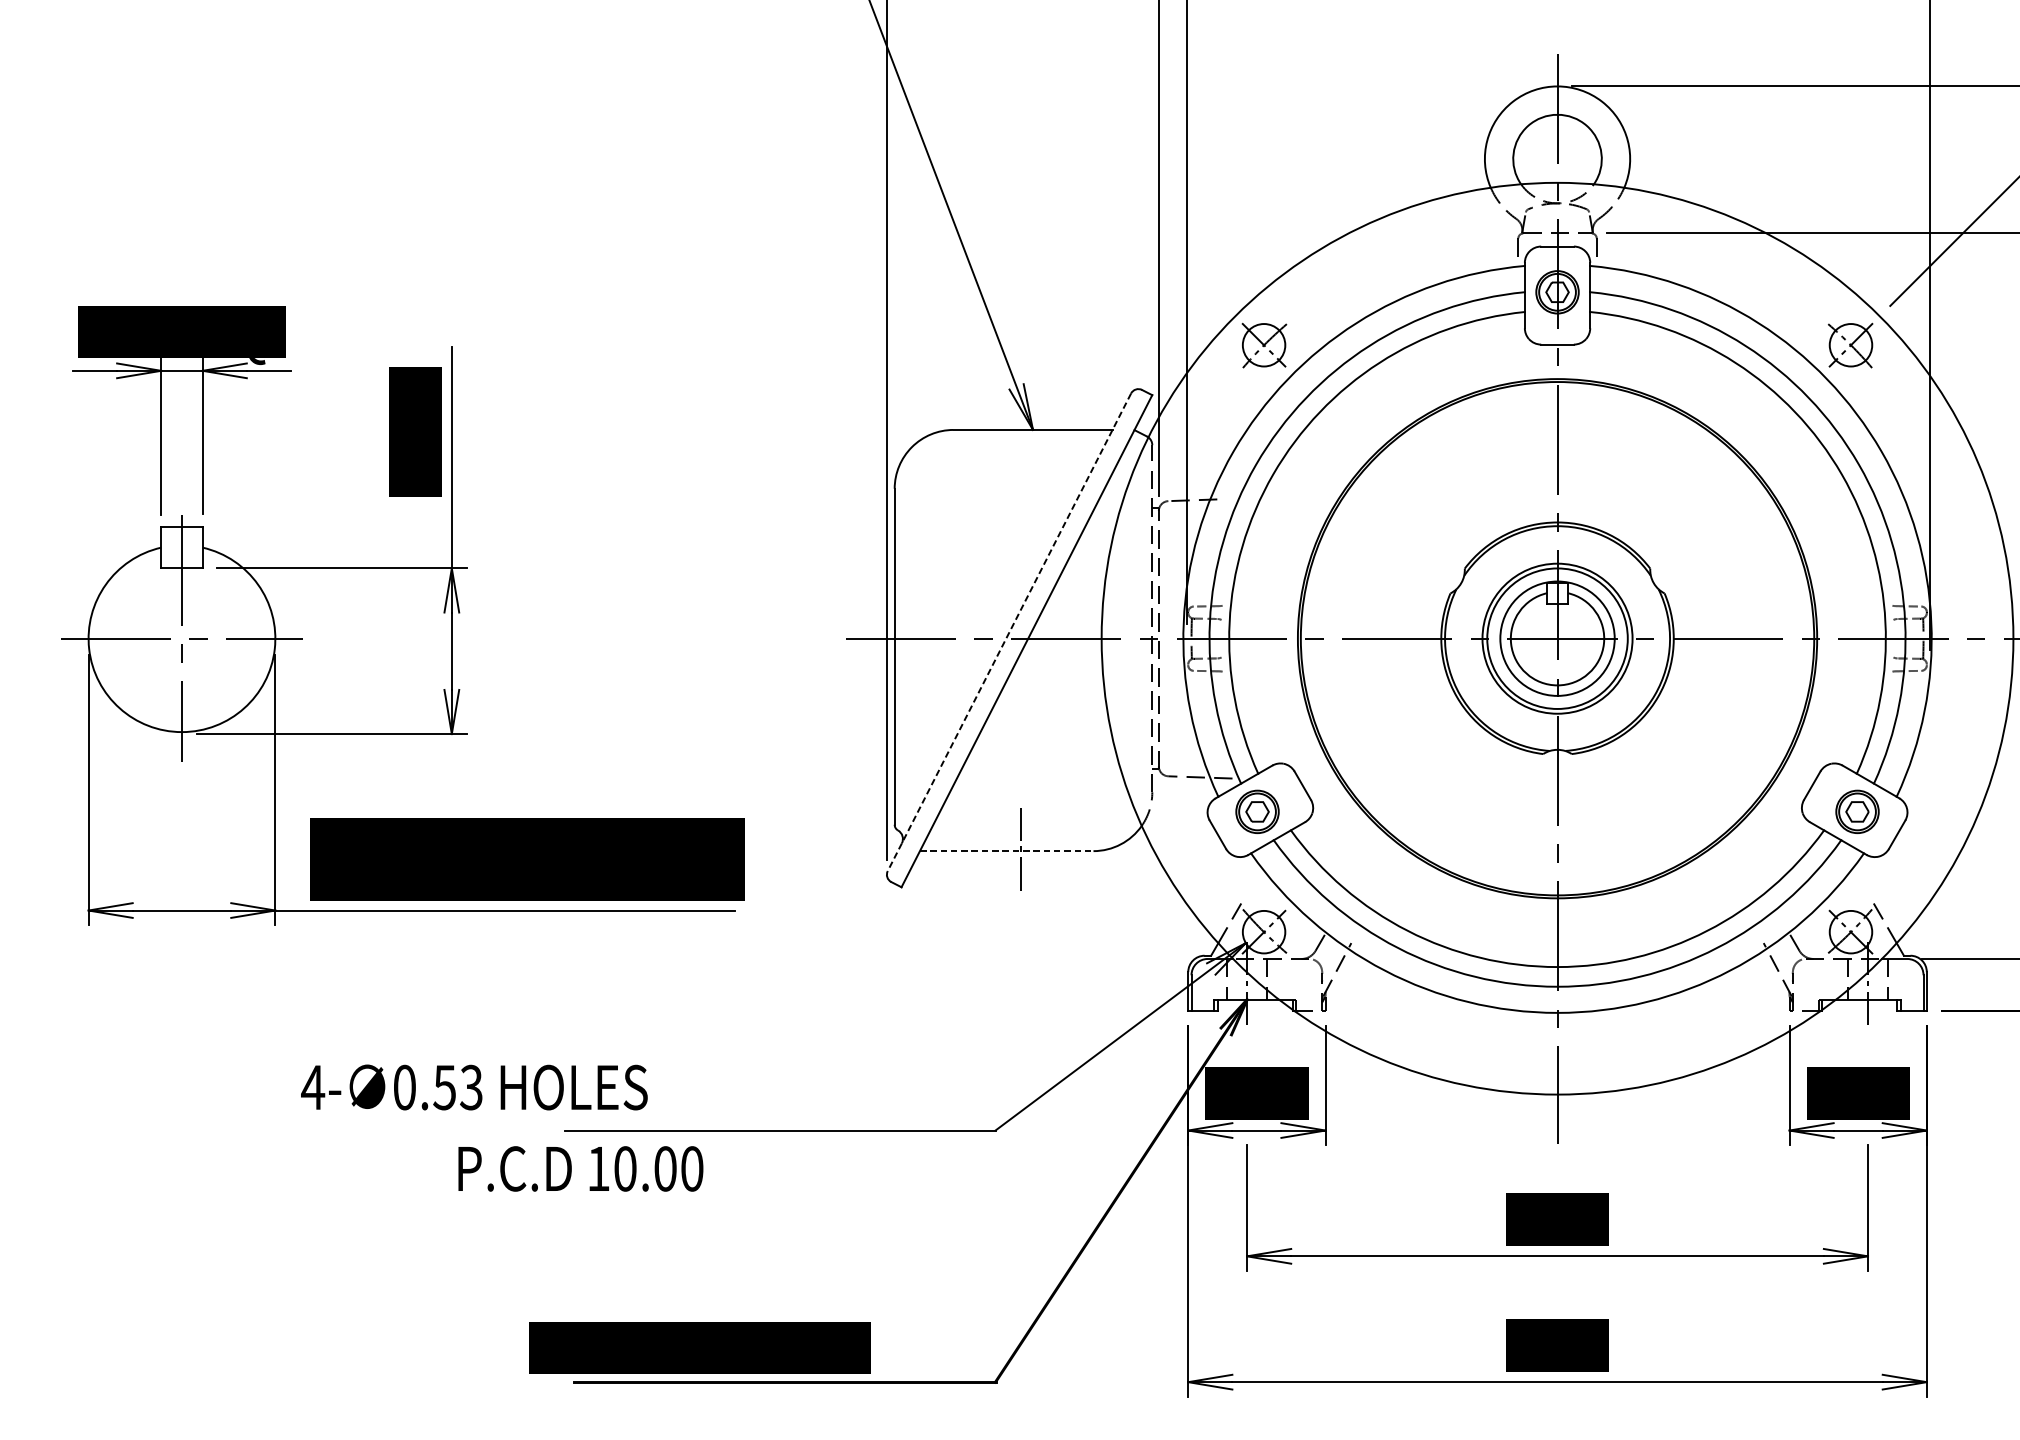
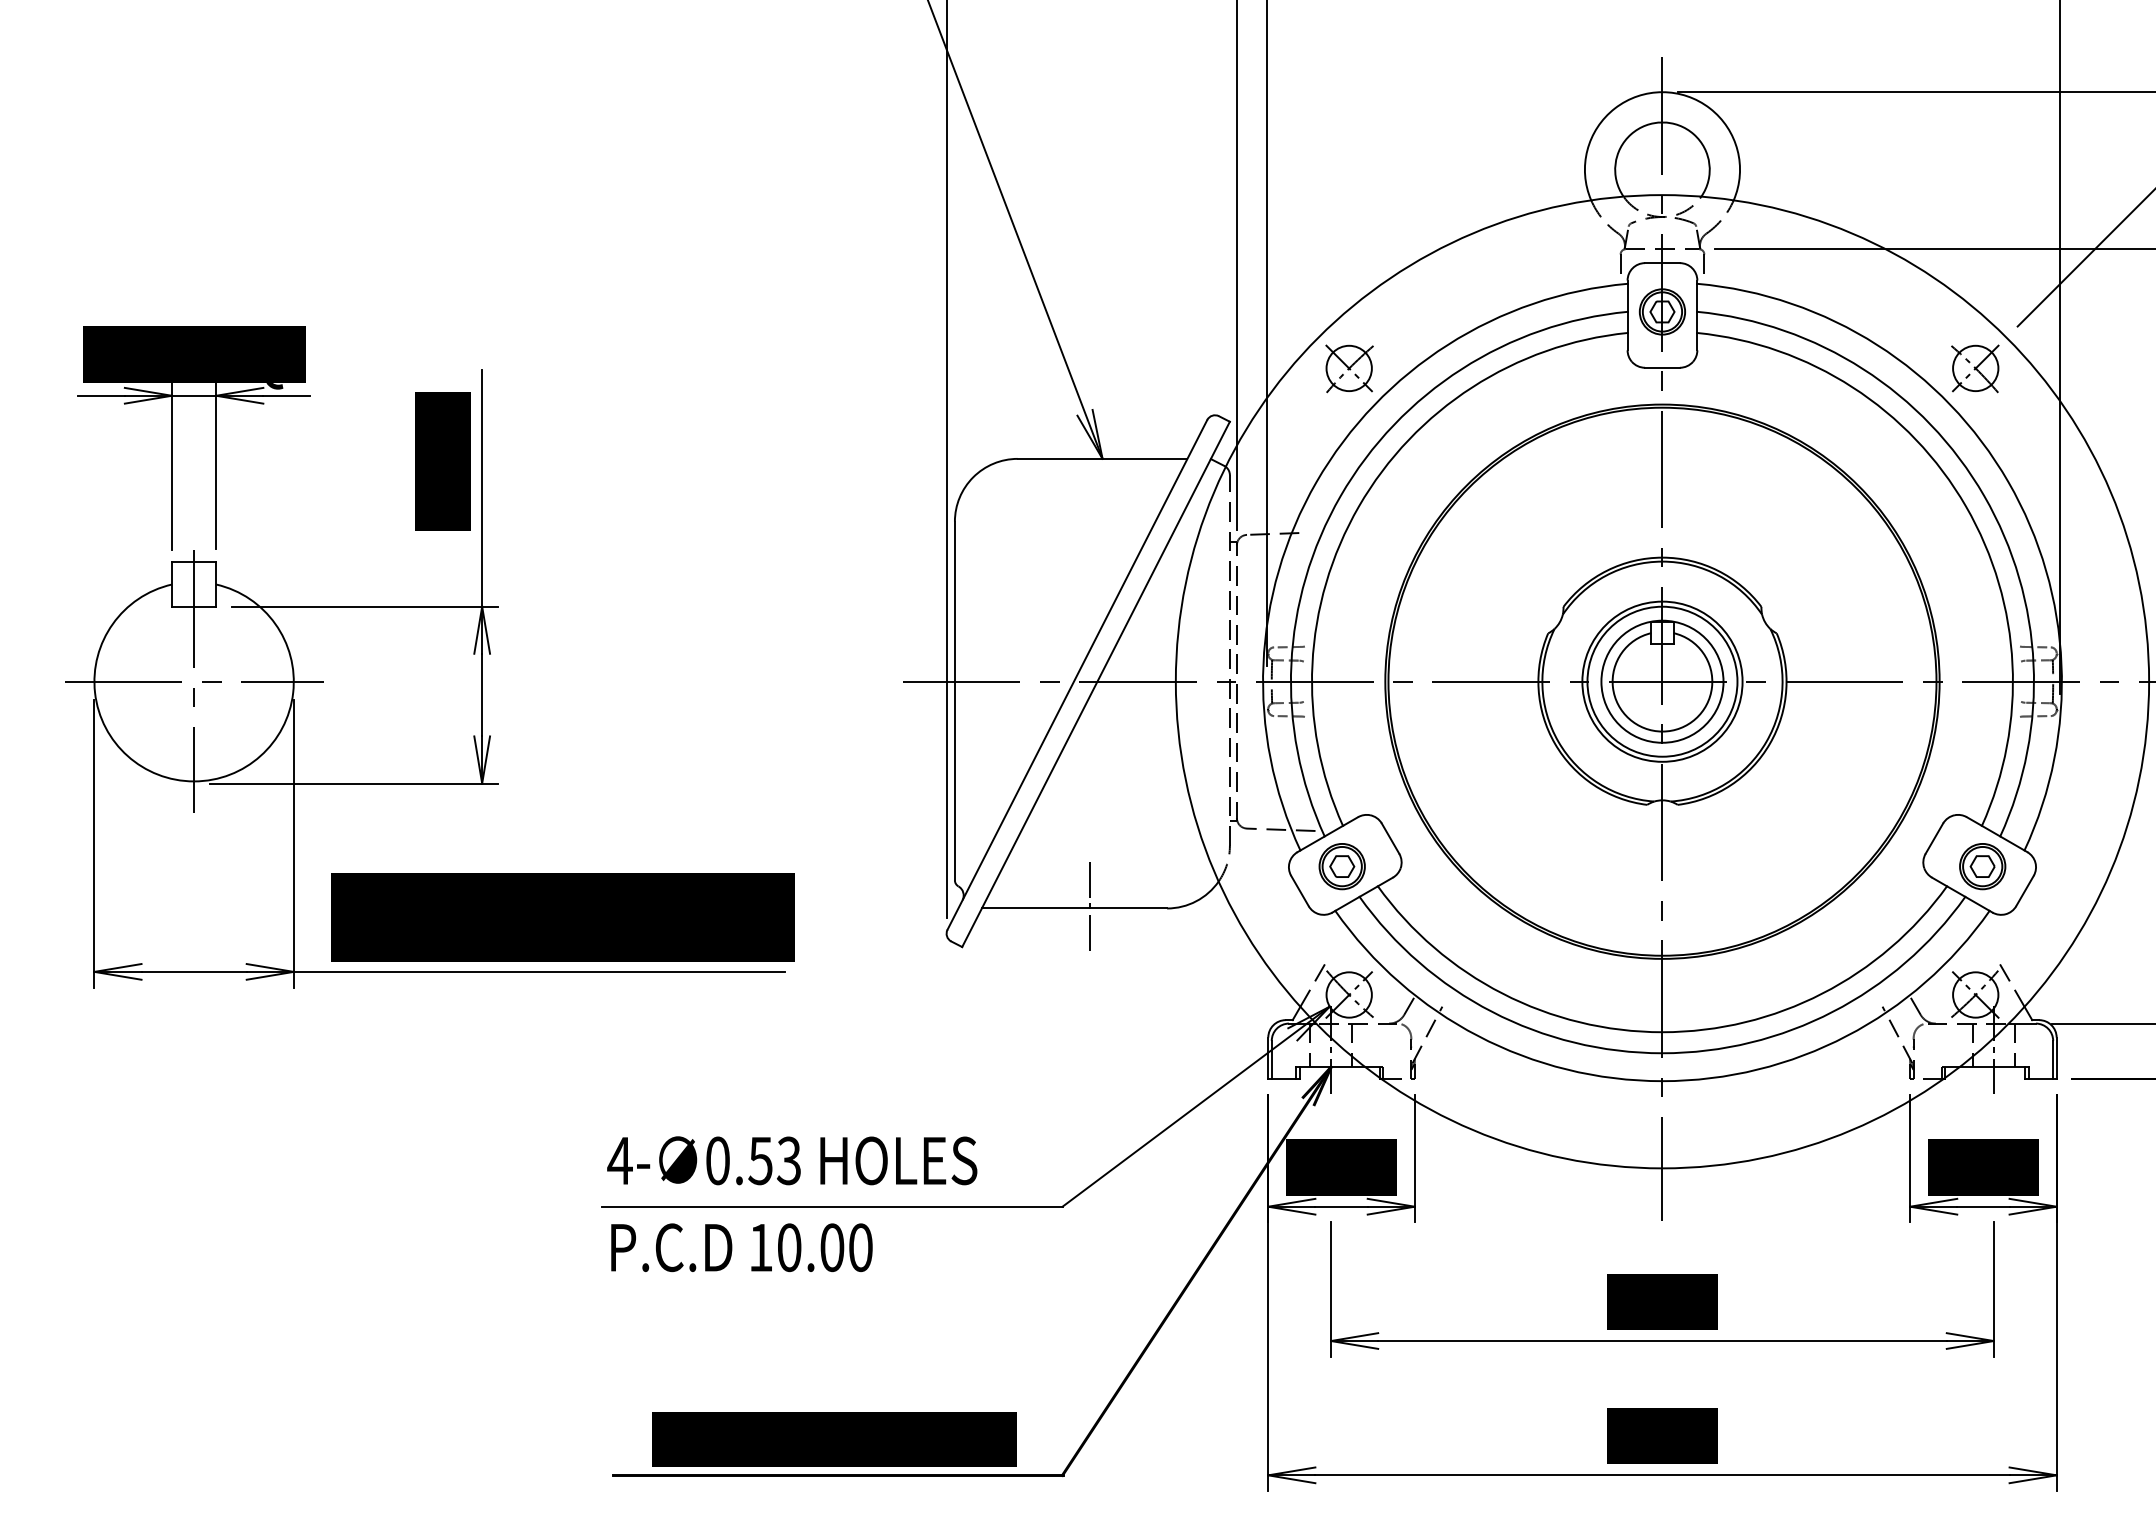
line: (1009, 632) -> (1077, 675), dashed -> solid
line: (1006, 851) -> (1074, 908), dashed -> solid
text: (474, 1087) -> (792, 1160), moved
text: (580, 1168) -> (741, 1247), moved
text: (699, 1348) -> (834, 1439), moved

